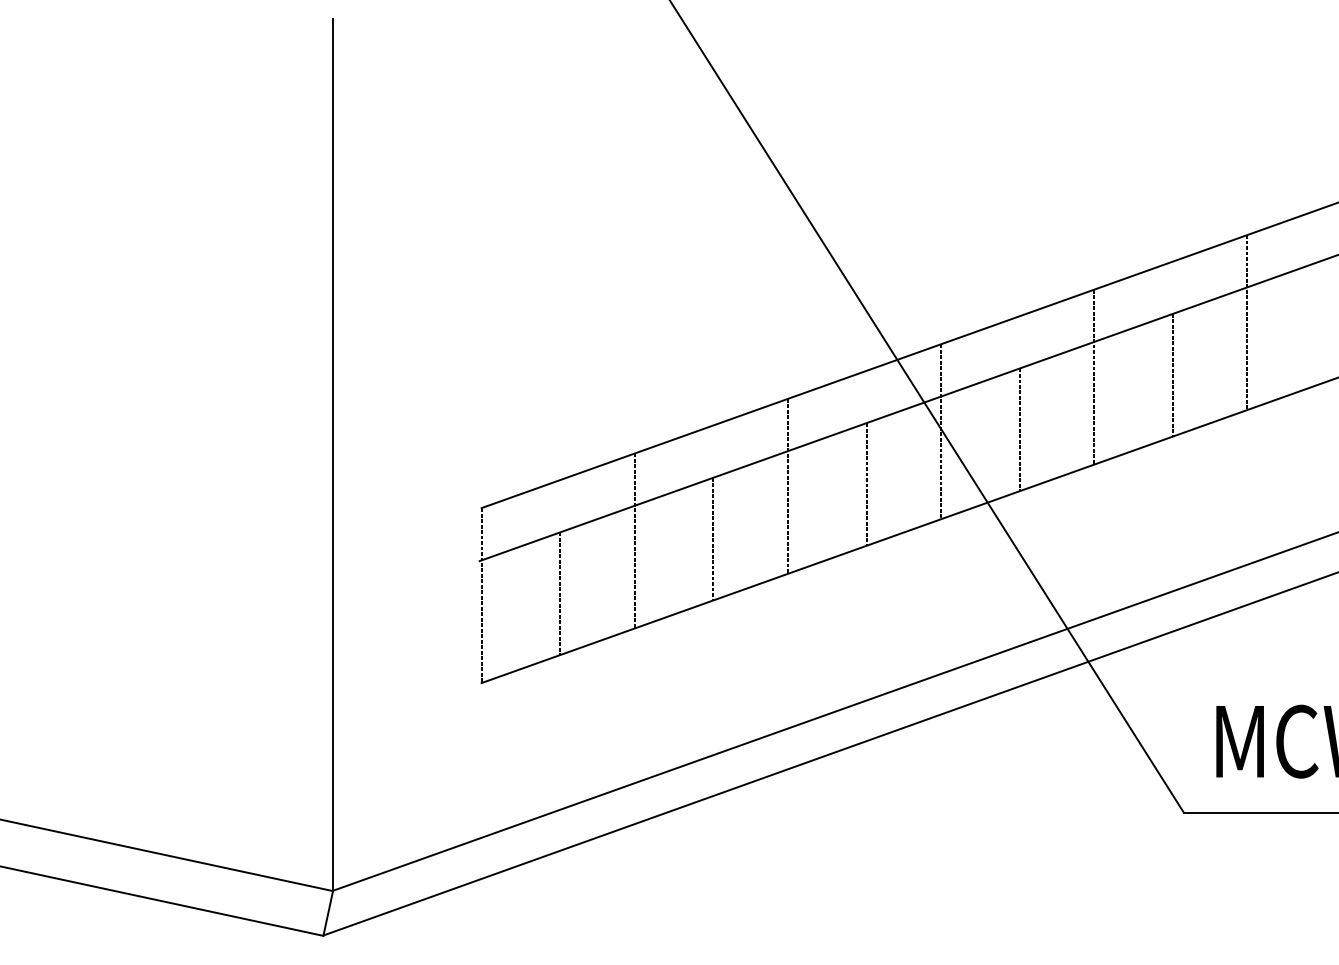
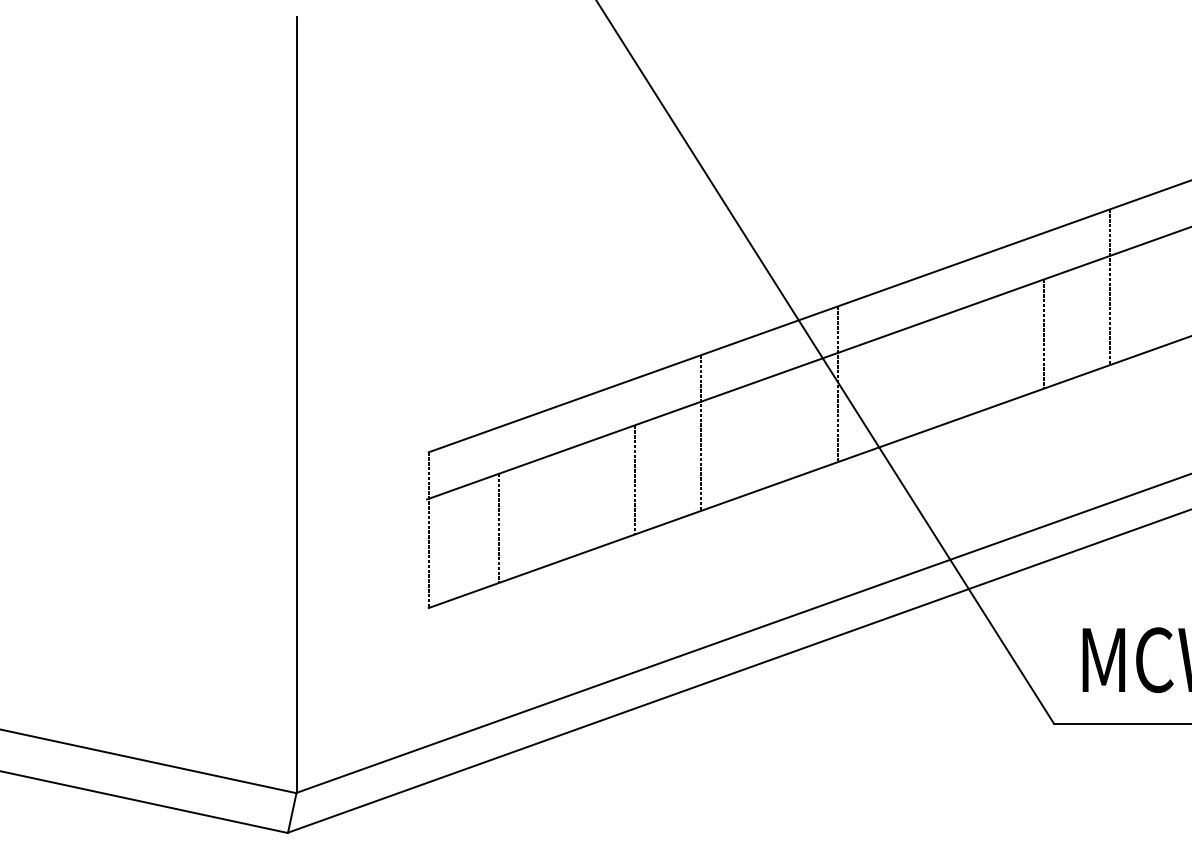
line: (1094, 376) -> (974, 335), removed
line: (1019, 429) -> (907, 382), removed
line: (866, 483) -> (771, 430), removed
line: (635, 540) -> (565, 481), removed

